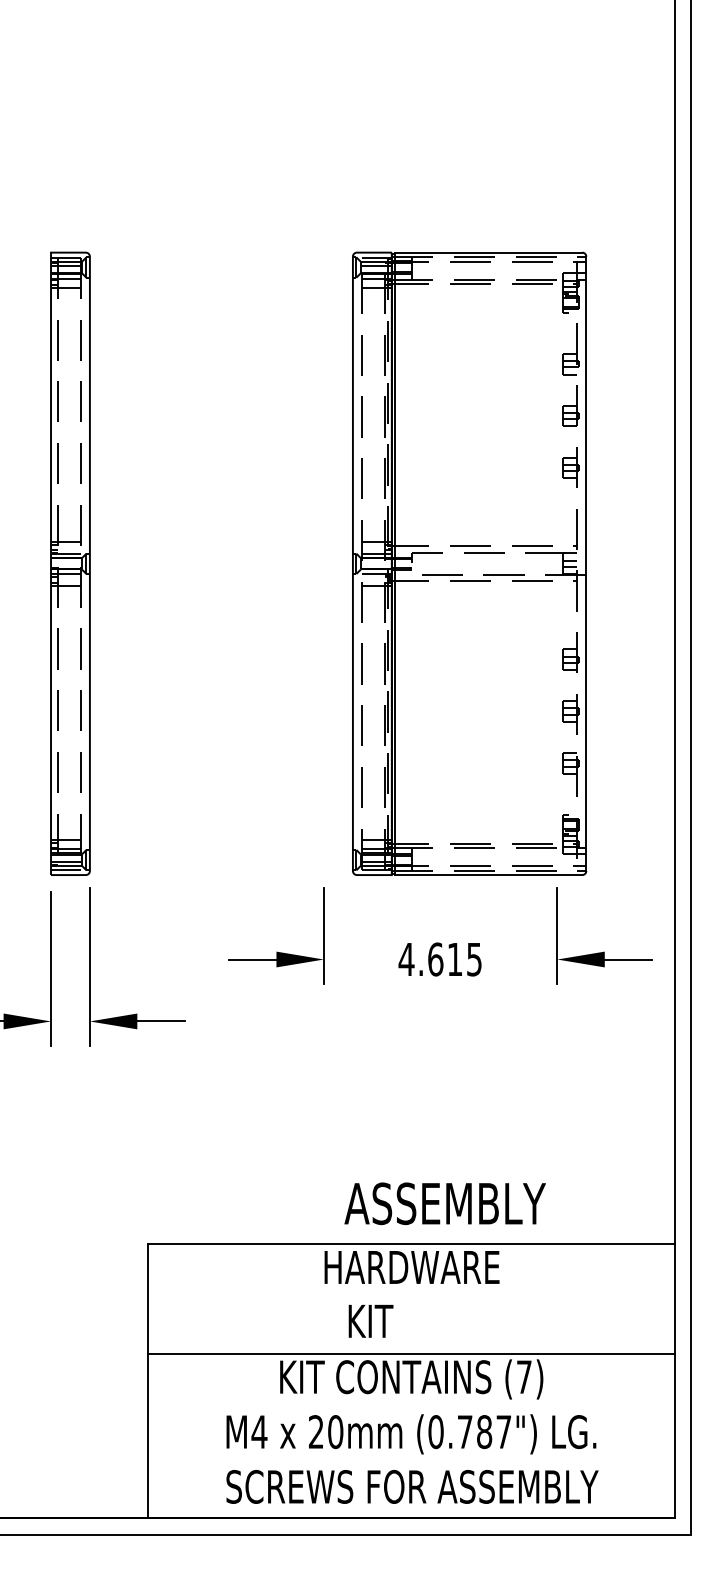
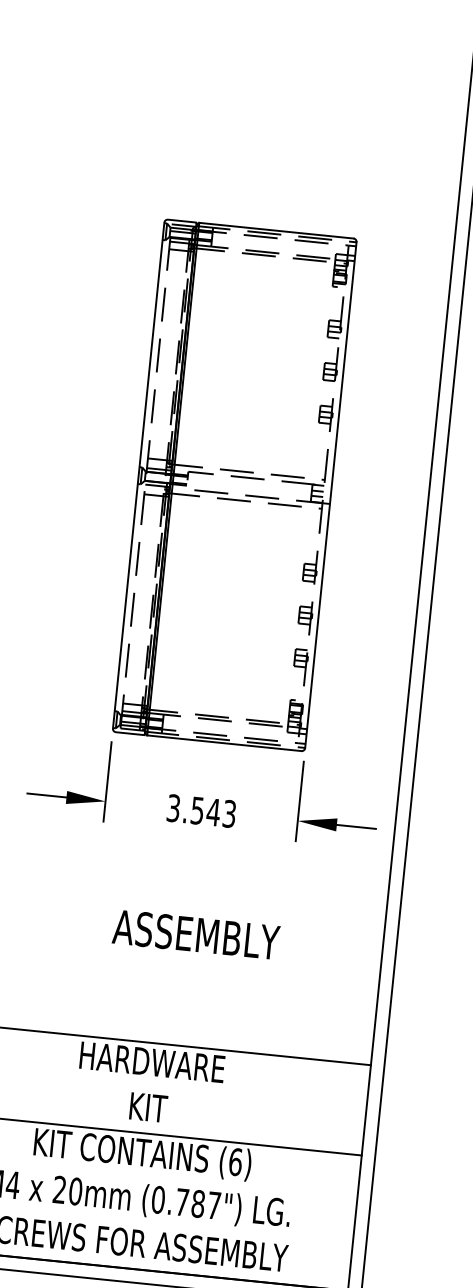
part: (469, 563) -> (234, 485), moved
text: (439, 959) -> (200, 811), 4.615 -> 3.543
text: (444, 1203) -> (195, 934), moved
text: (370, 1320) -> (148, 1106), moved
text: (524, 1377) -> (235, 1162), (7) -> (6)

